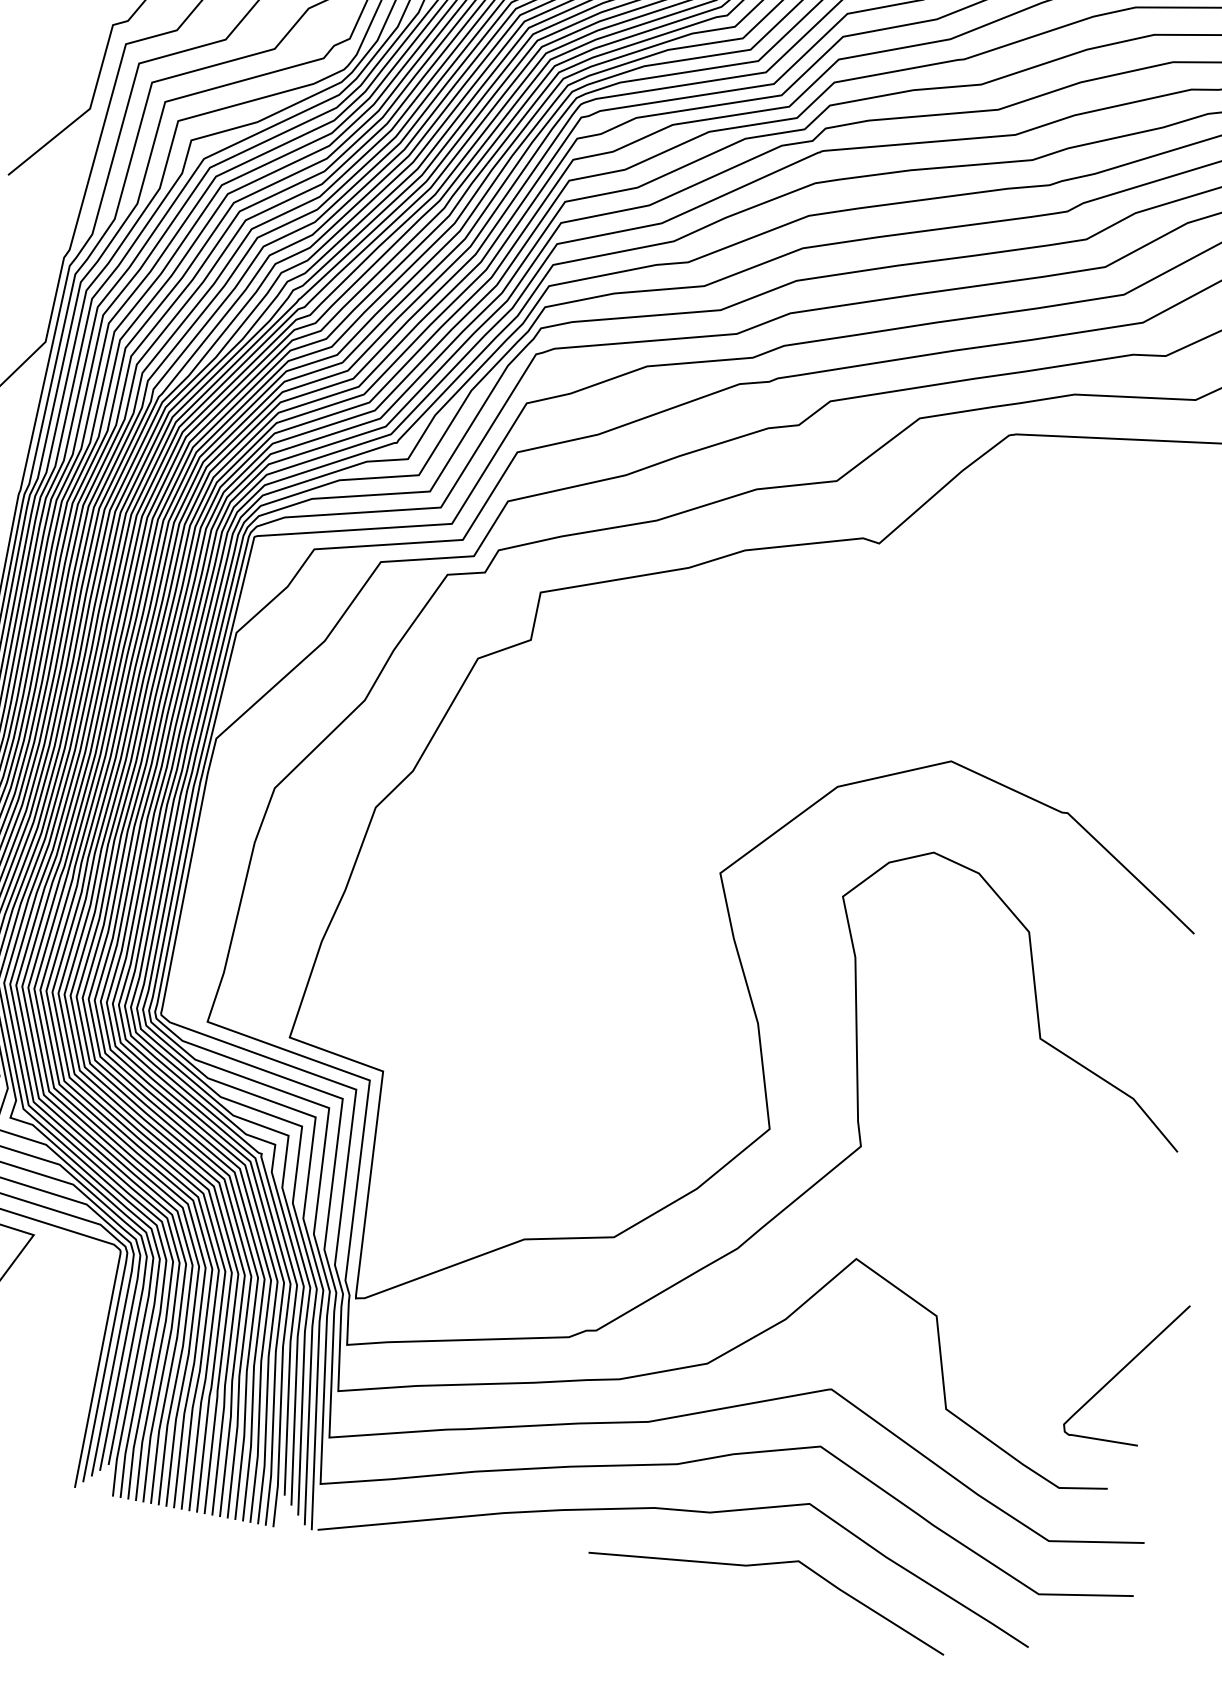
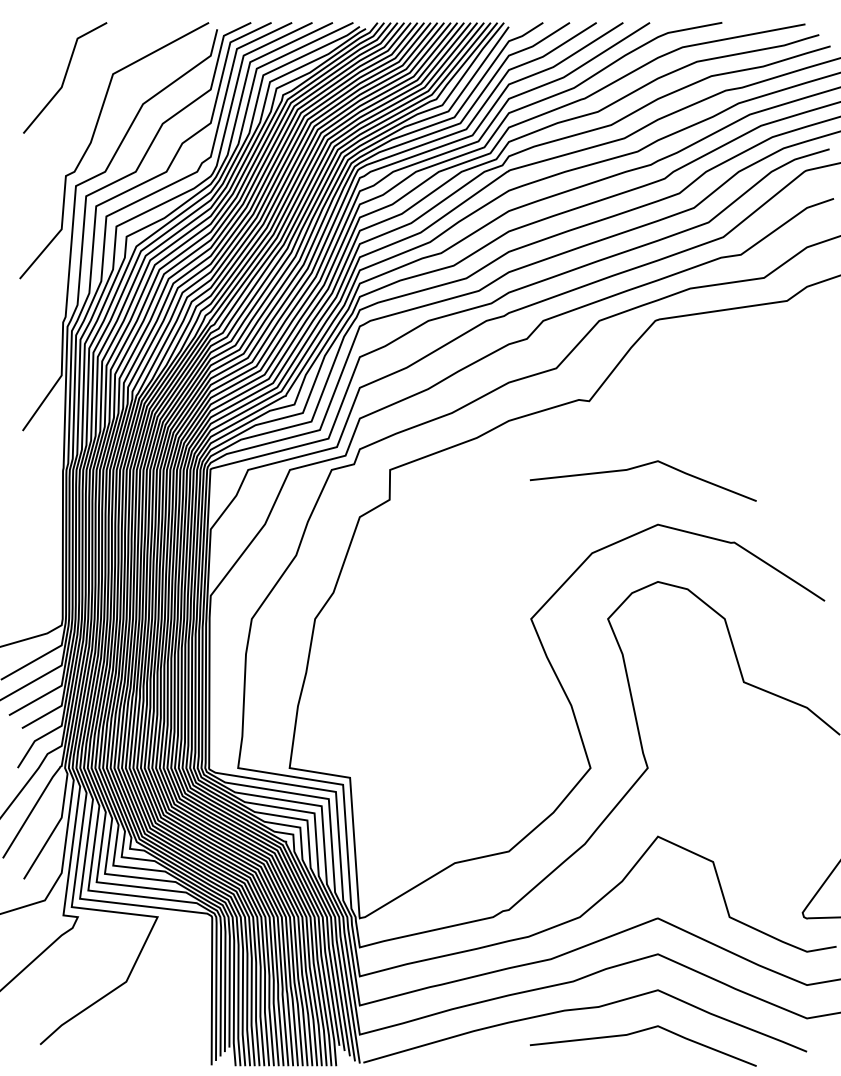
line: (939, 664) -> (639, 467), added

